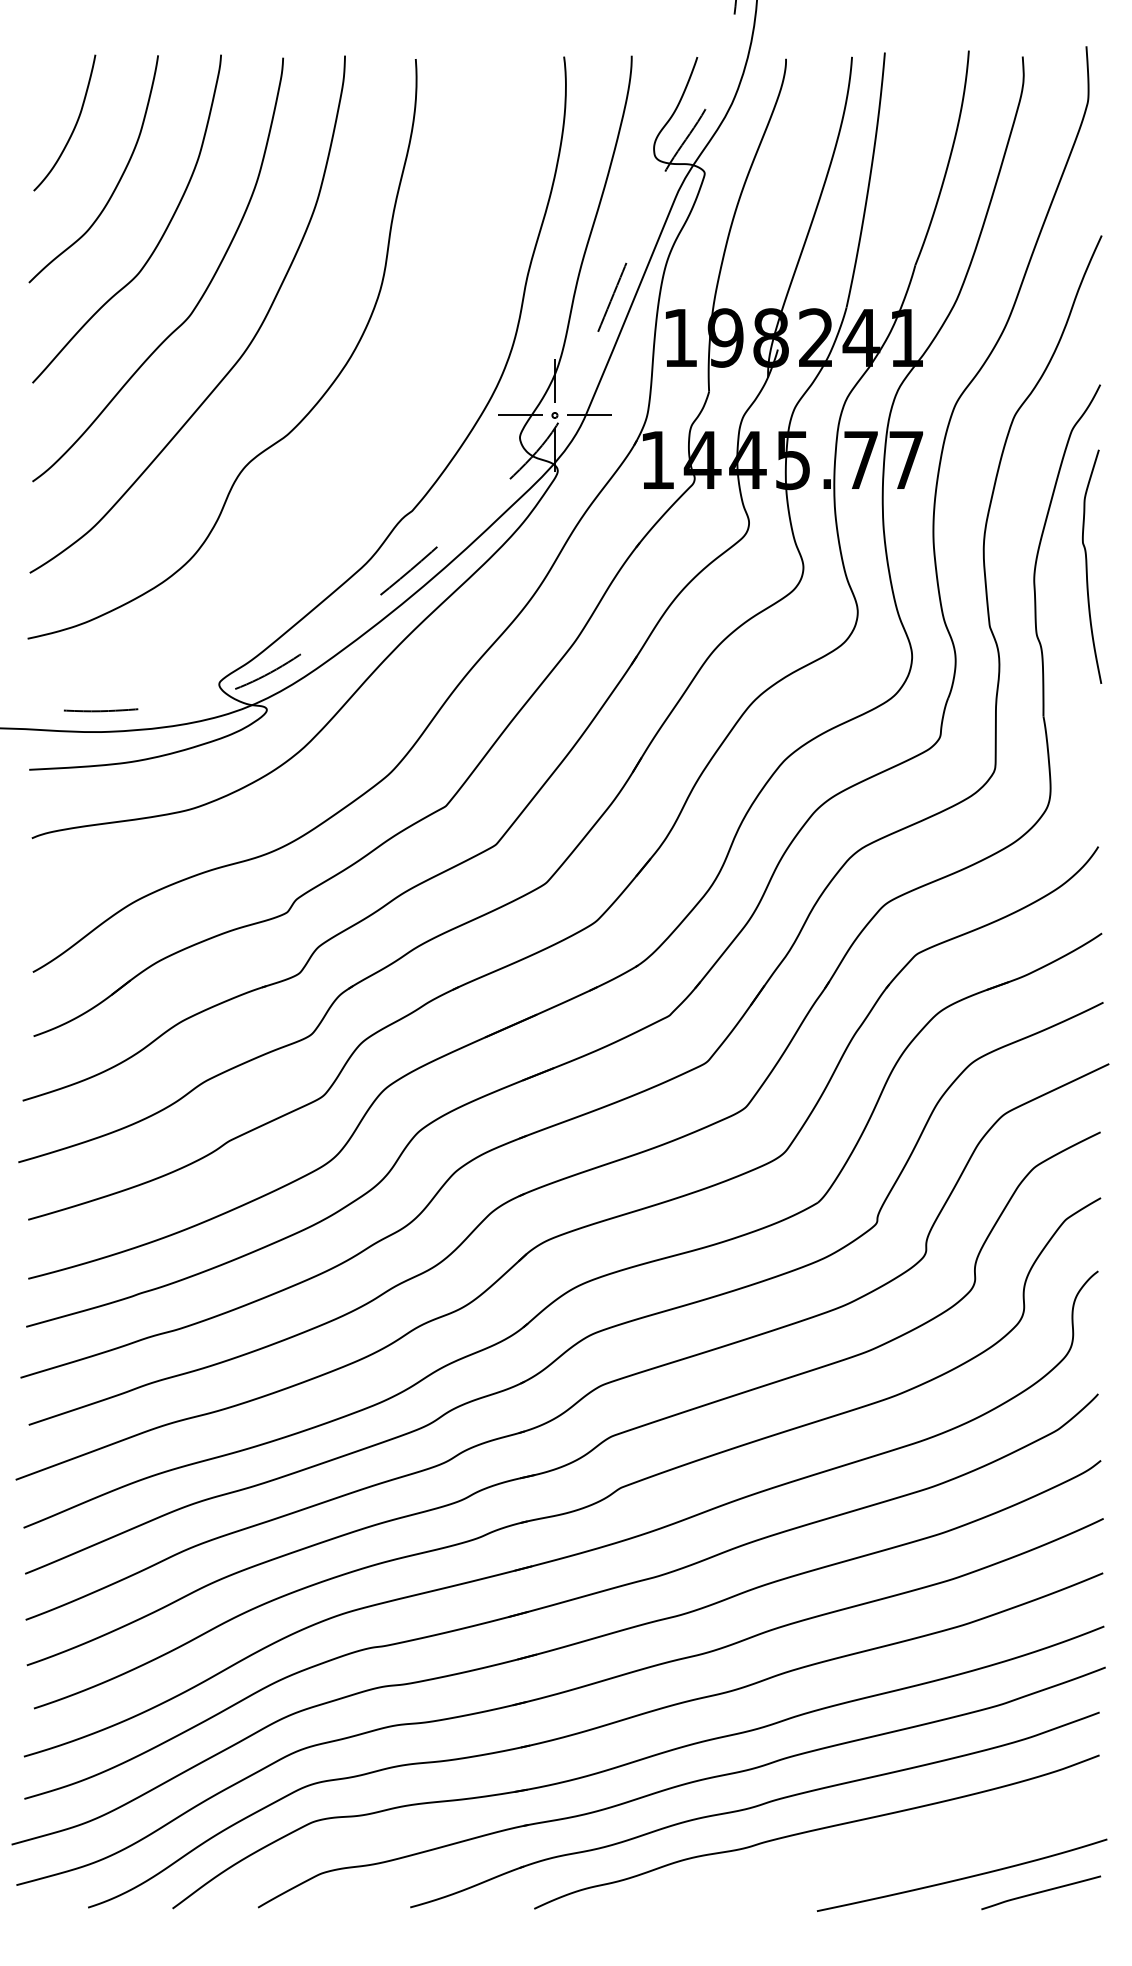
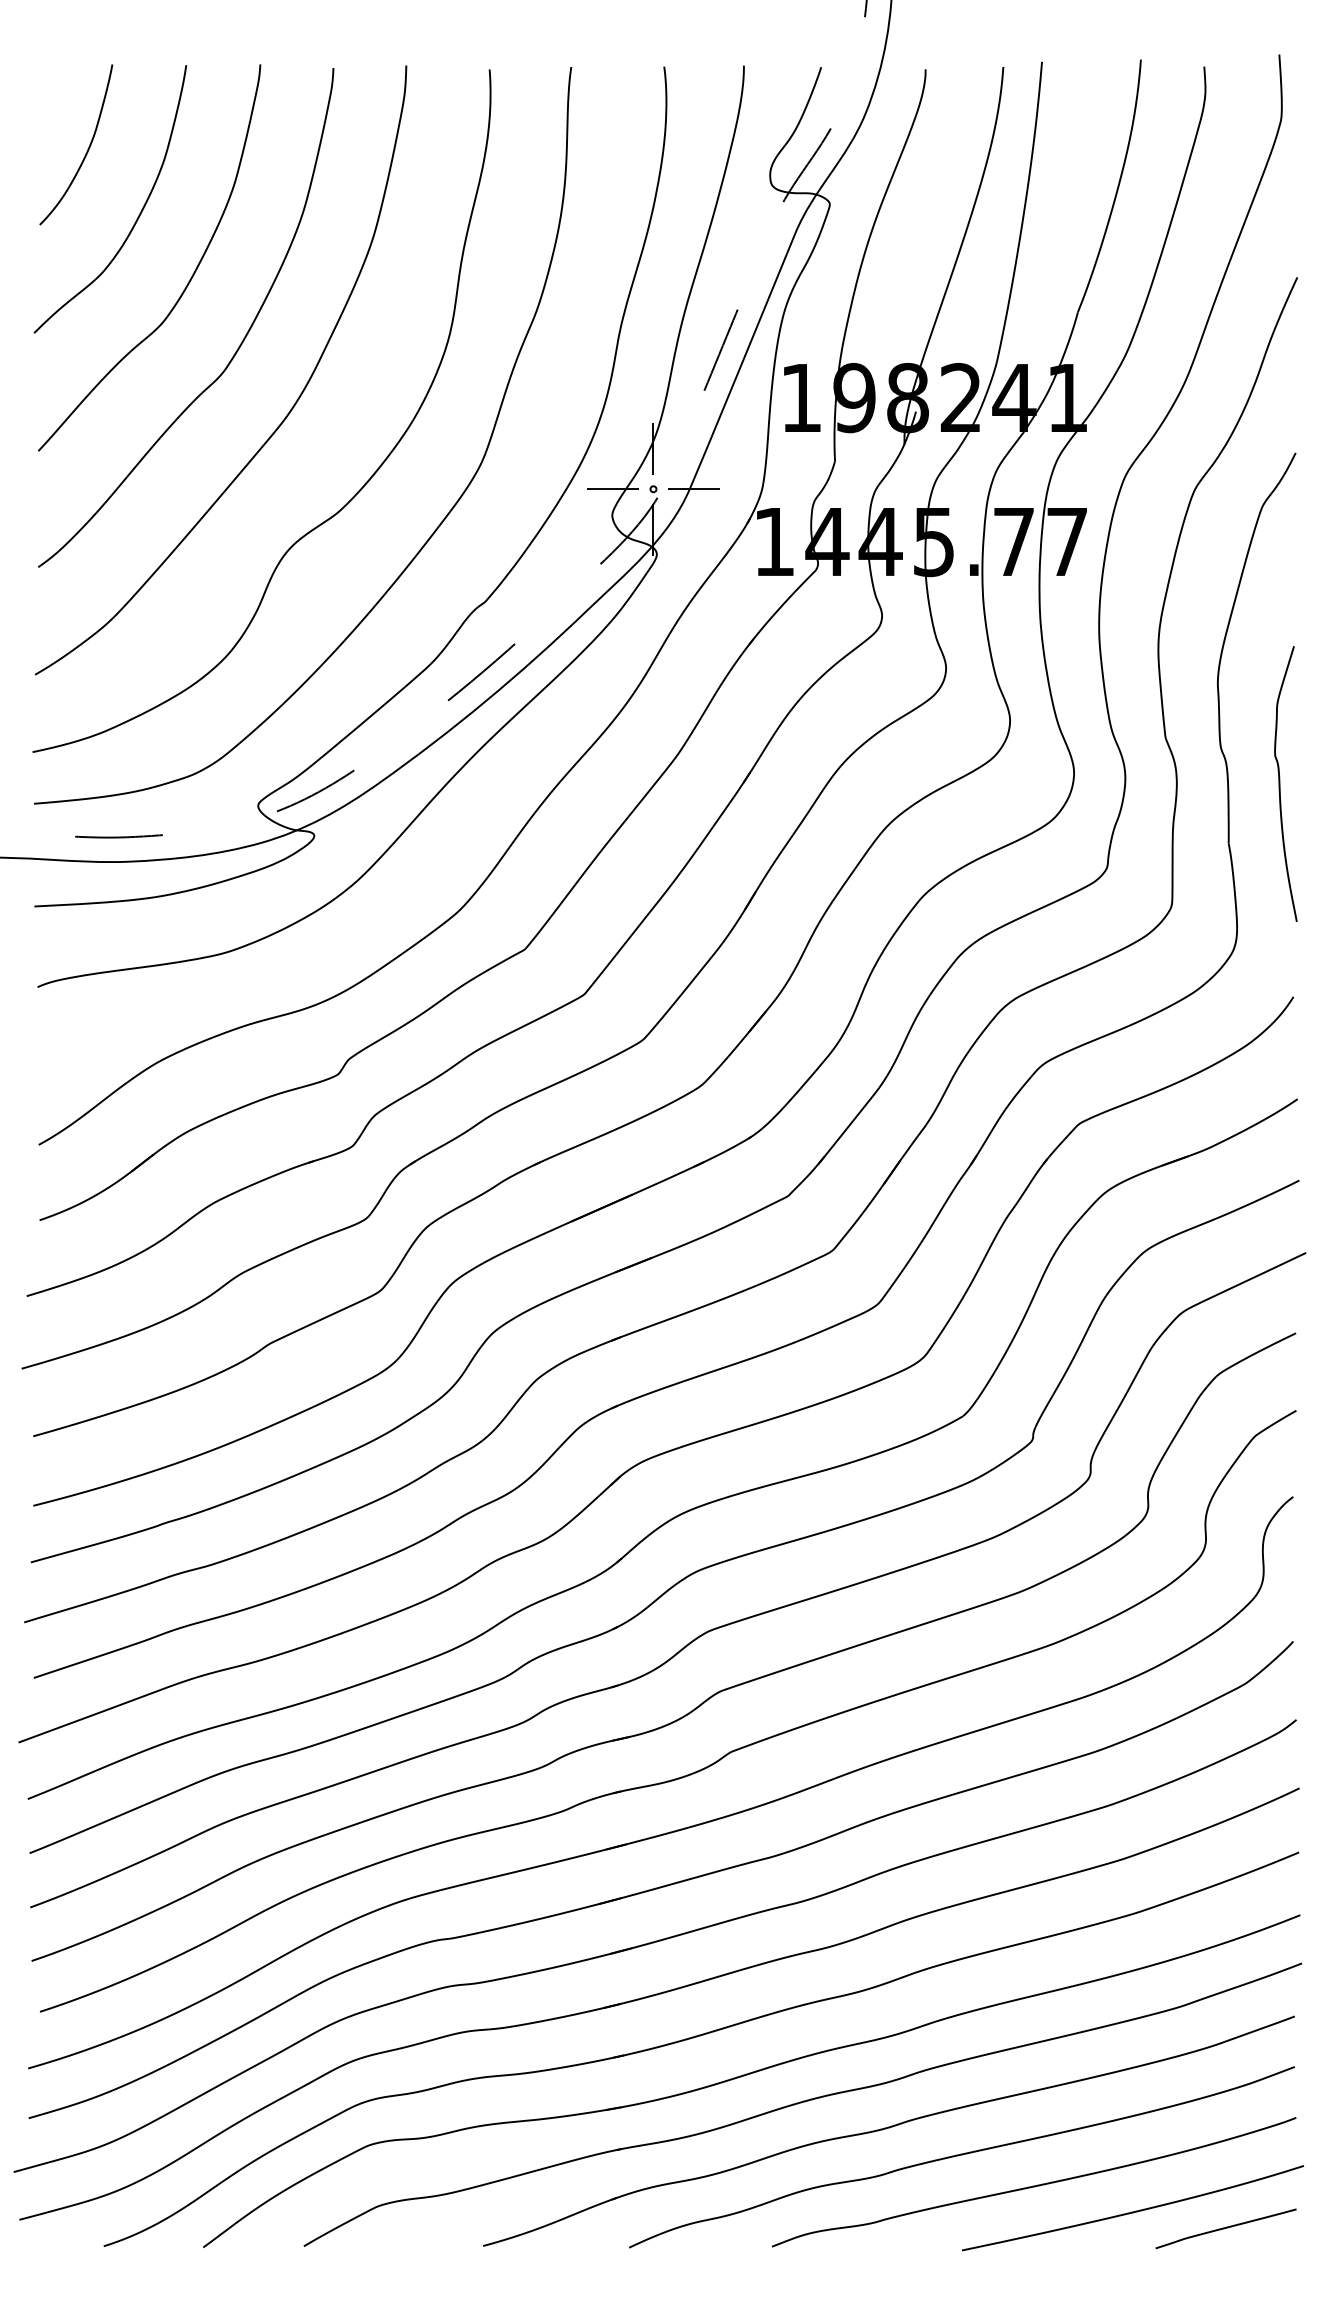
curve: (368, 450) -> (433, 530), added
curve: (1087, 566) -> (1280, 783), moved
curve: (878, 1855) -> (1034, 2184), added

